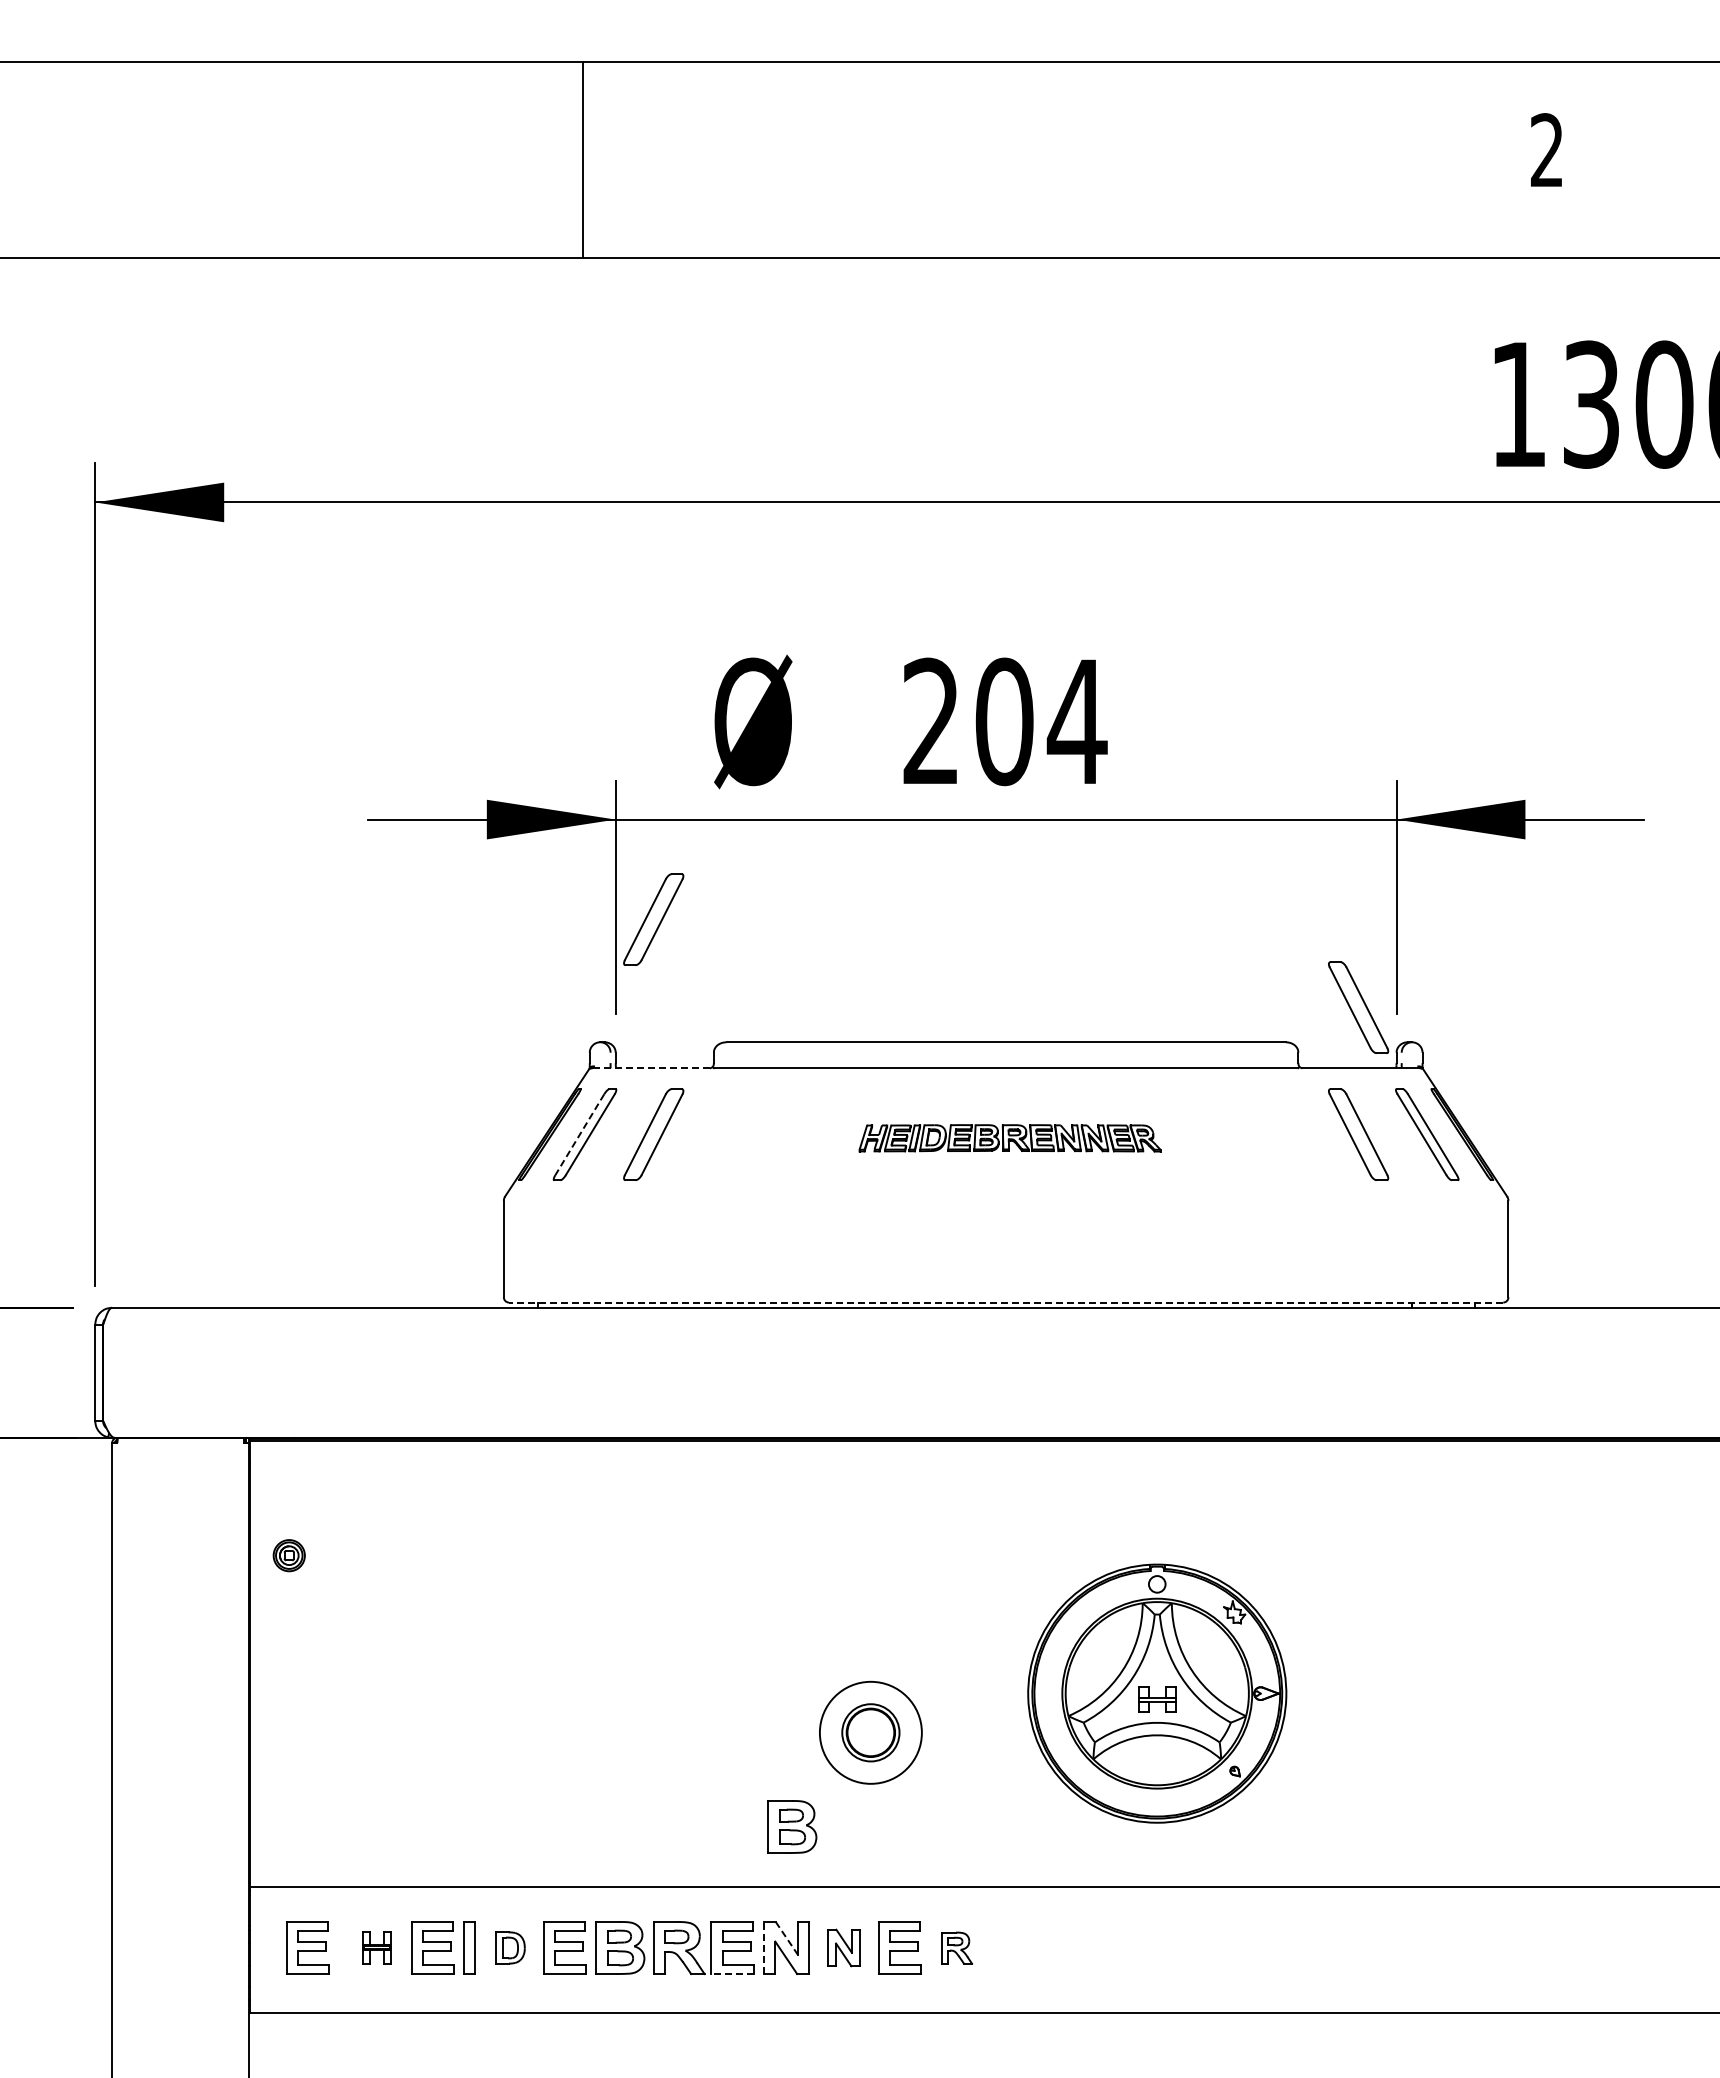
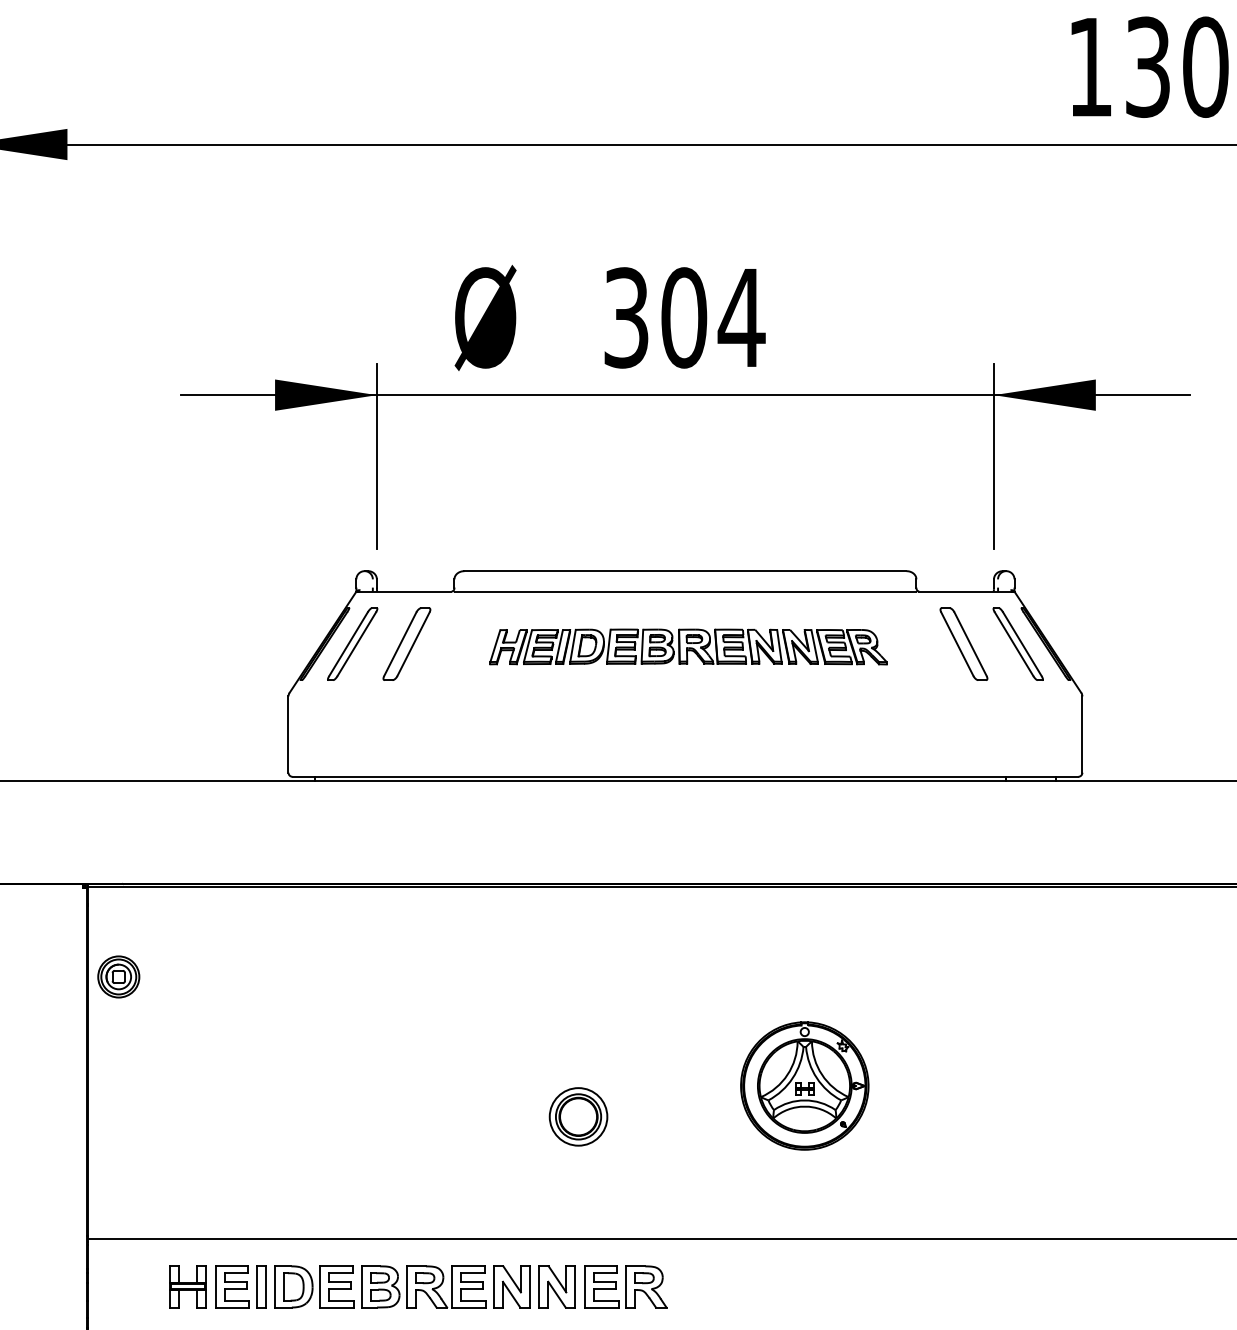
text: (931, 721) -> (626, 317), 204 -> 304
part: (653, 919) -> (406, 474), removed
part: (1358, 1007) -> (963, 543), removed
line: (651, 1068) -> (405, 591), dashed -> solid
line: (579, 1135) -> (348, 644), dashed -> solid
part: (1009, 1138) -> (688, 647), size x1.67
line: (1005, 1302) -> (684, 776), dashed -> solid
part: (289, 1555) -> (119, 976), size x1.67
part: (1156, 1693) -> (804, 1085), size x0.62
circle: (870, 1732) -> (578, 1116), size x0.71
part: (792, 1826) -> (516, 1190), removed
line: (786, 1938) -> (511, 1279), dashed -> solid
part: (307, 1947) -> (133, 1286), removed
part: (376, 1947) -> (187, 1286), size x1.67
part: (510, 1947) -> (293, 1286), size x1.67
line: (763, 1947) -> (493, 1286), dashed -> solid
part: (843, 1947) -> (556, 1286), size x1.43
part: (956, 1948) -> (646, 1287), size x1.67
line: (732, 1974) -> (469, 1307), dashed -> solid

